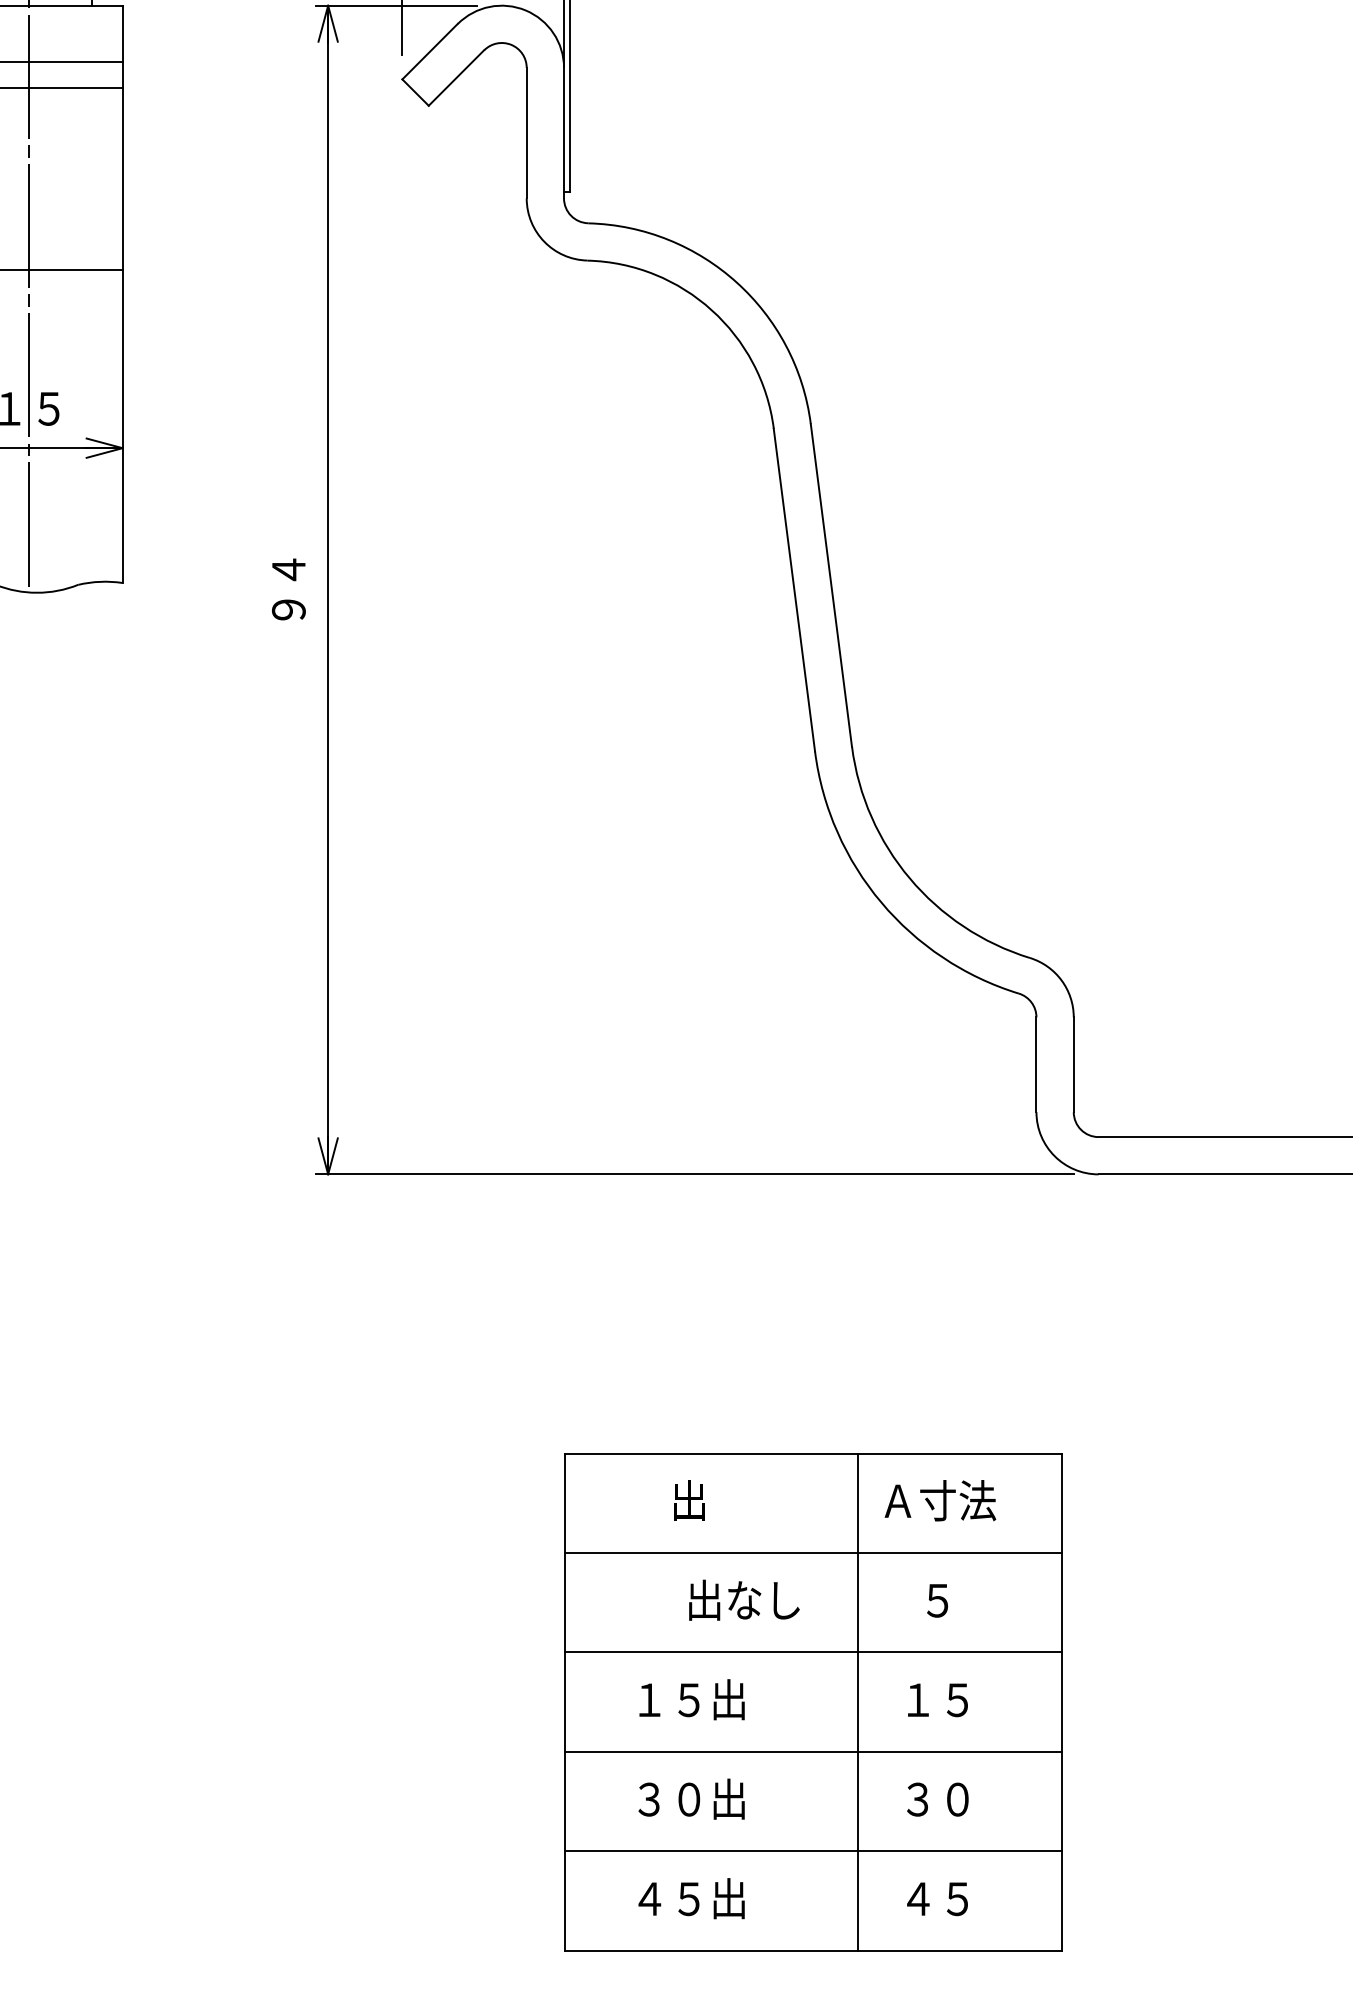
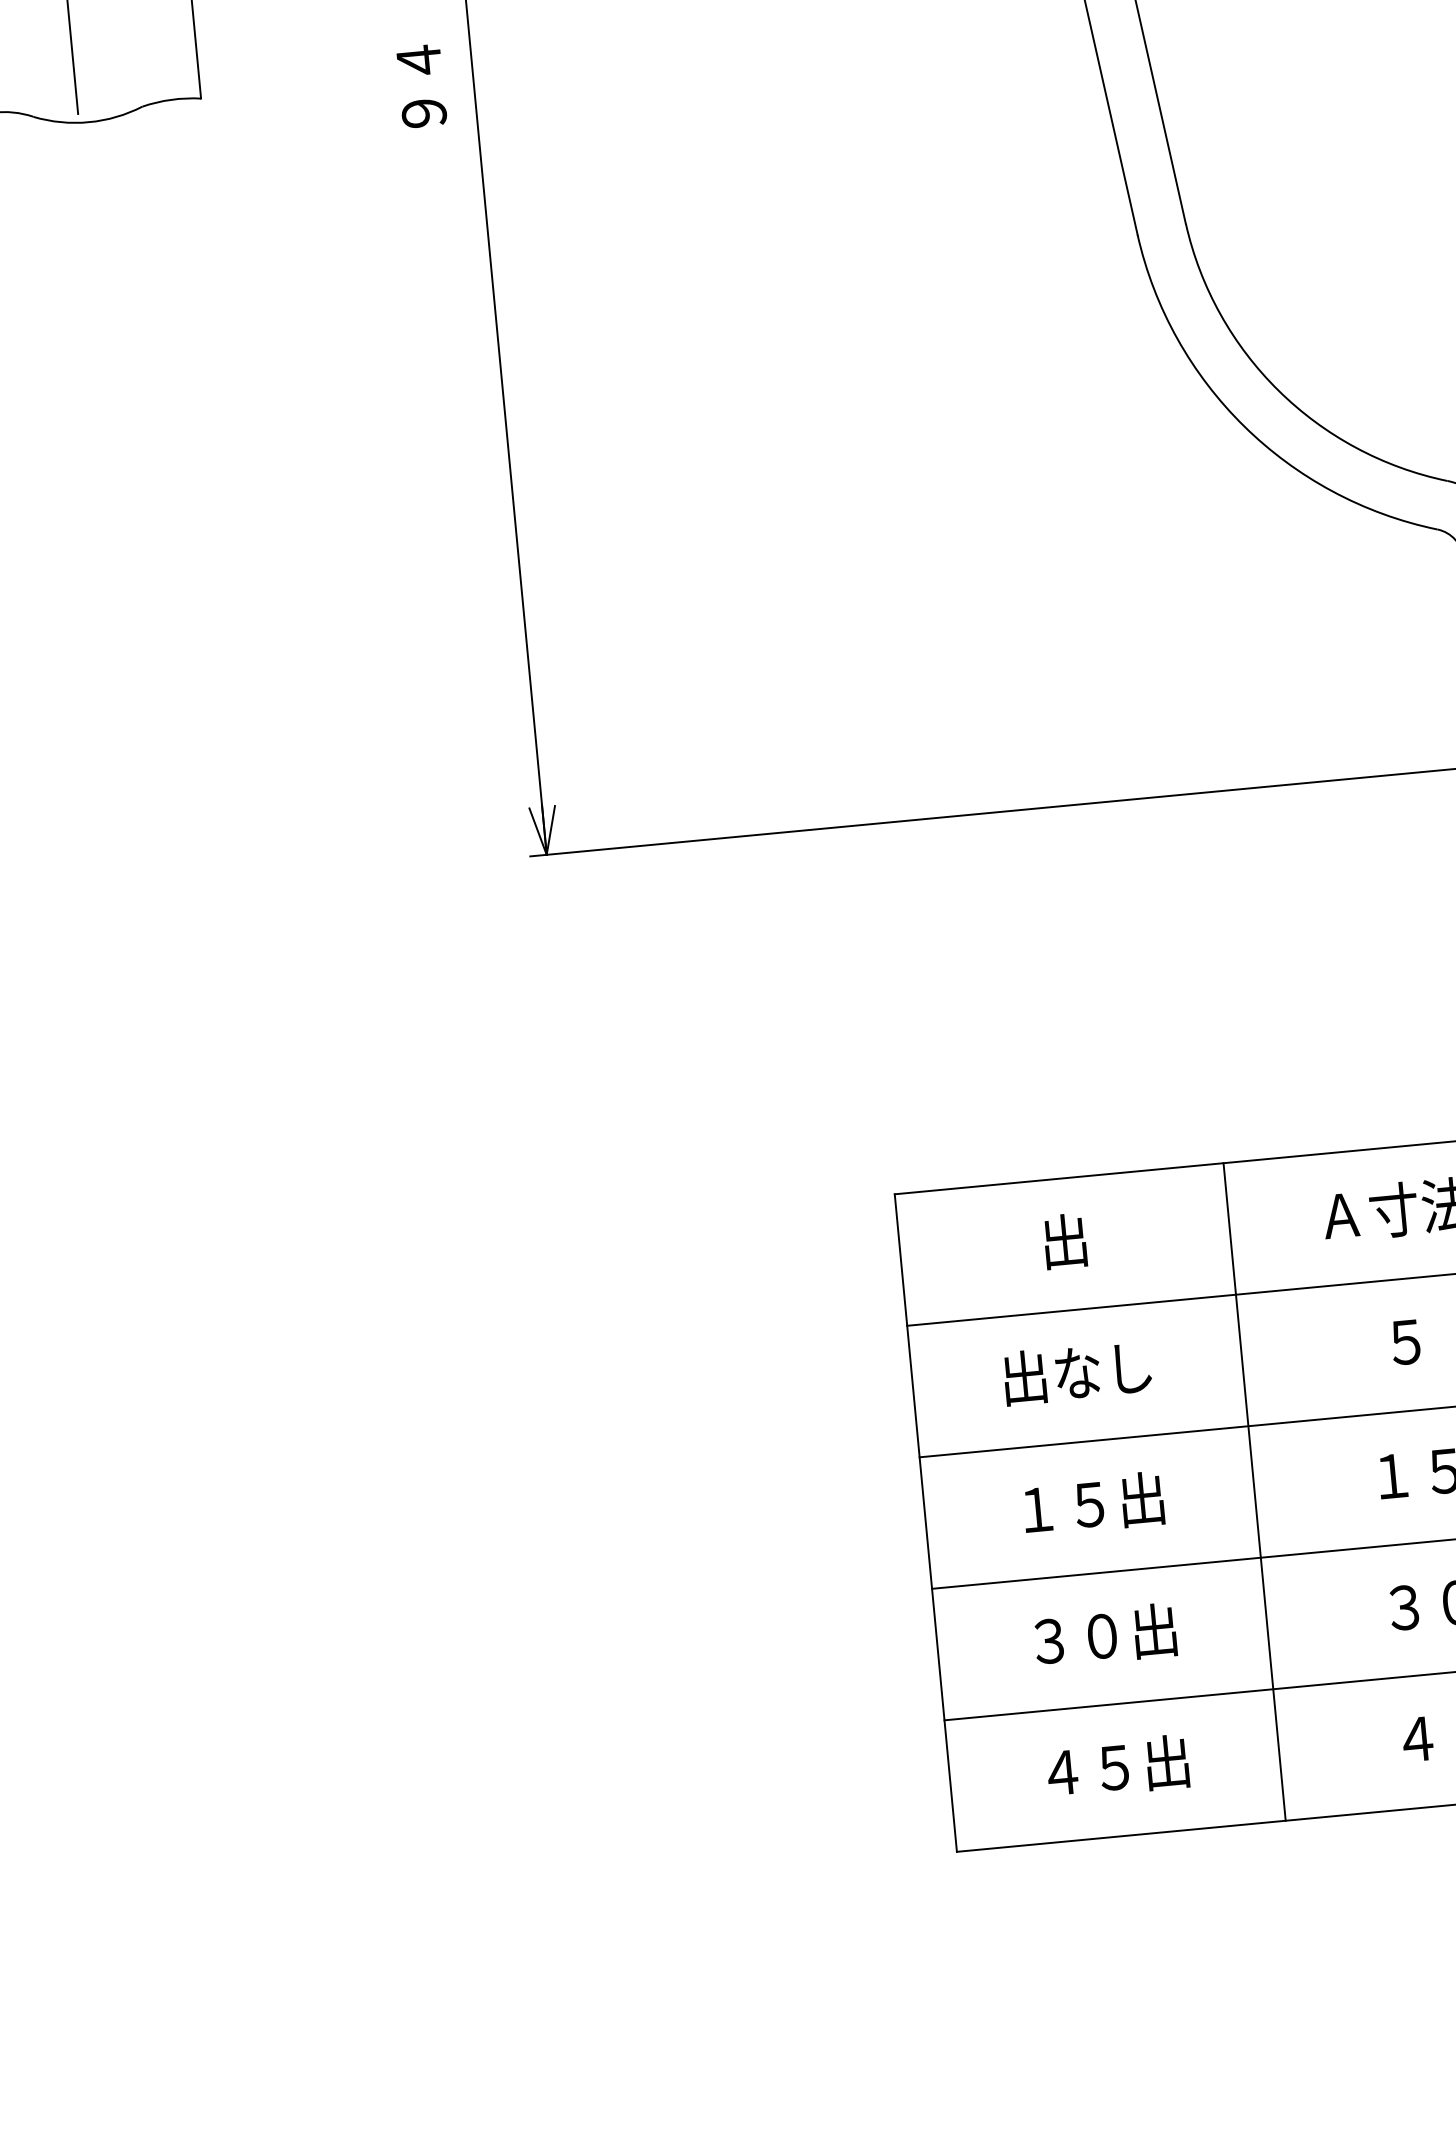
text: (744, 1599) -> (1077, 1371), moved
line: (857, 1701) -> (1254, 1491), moved

